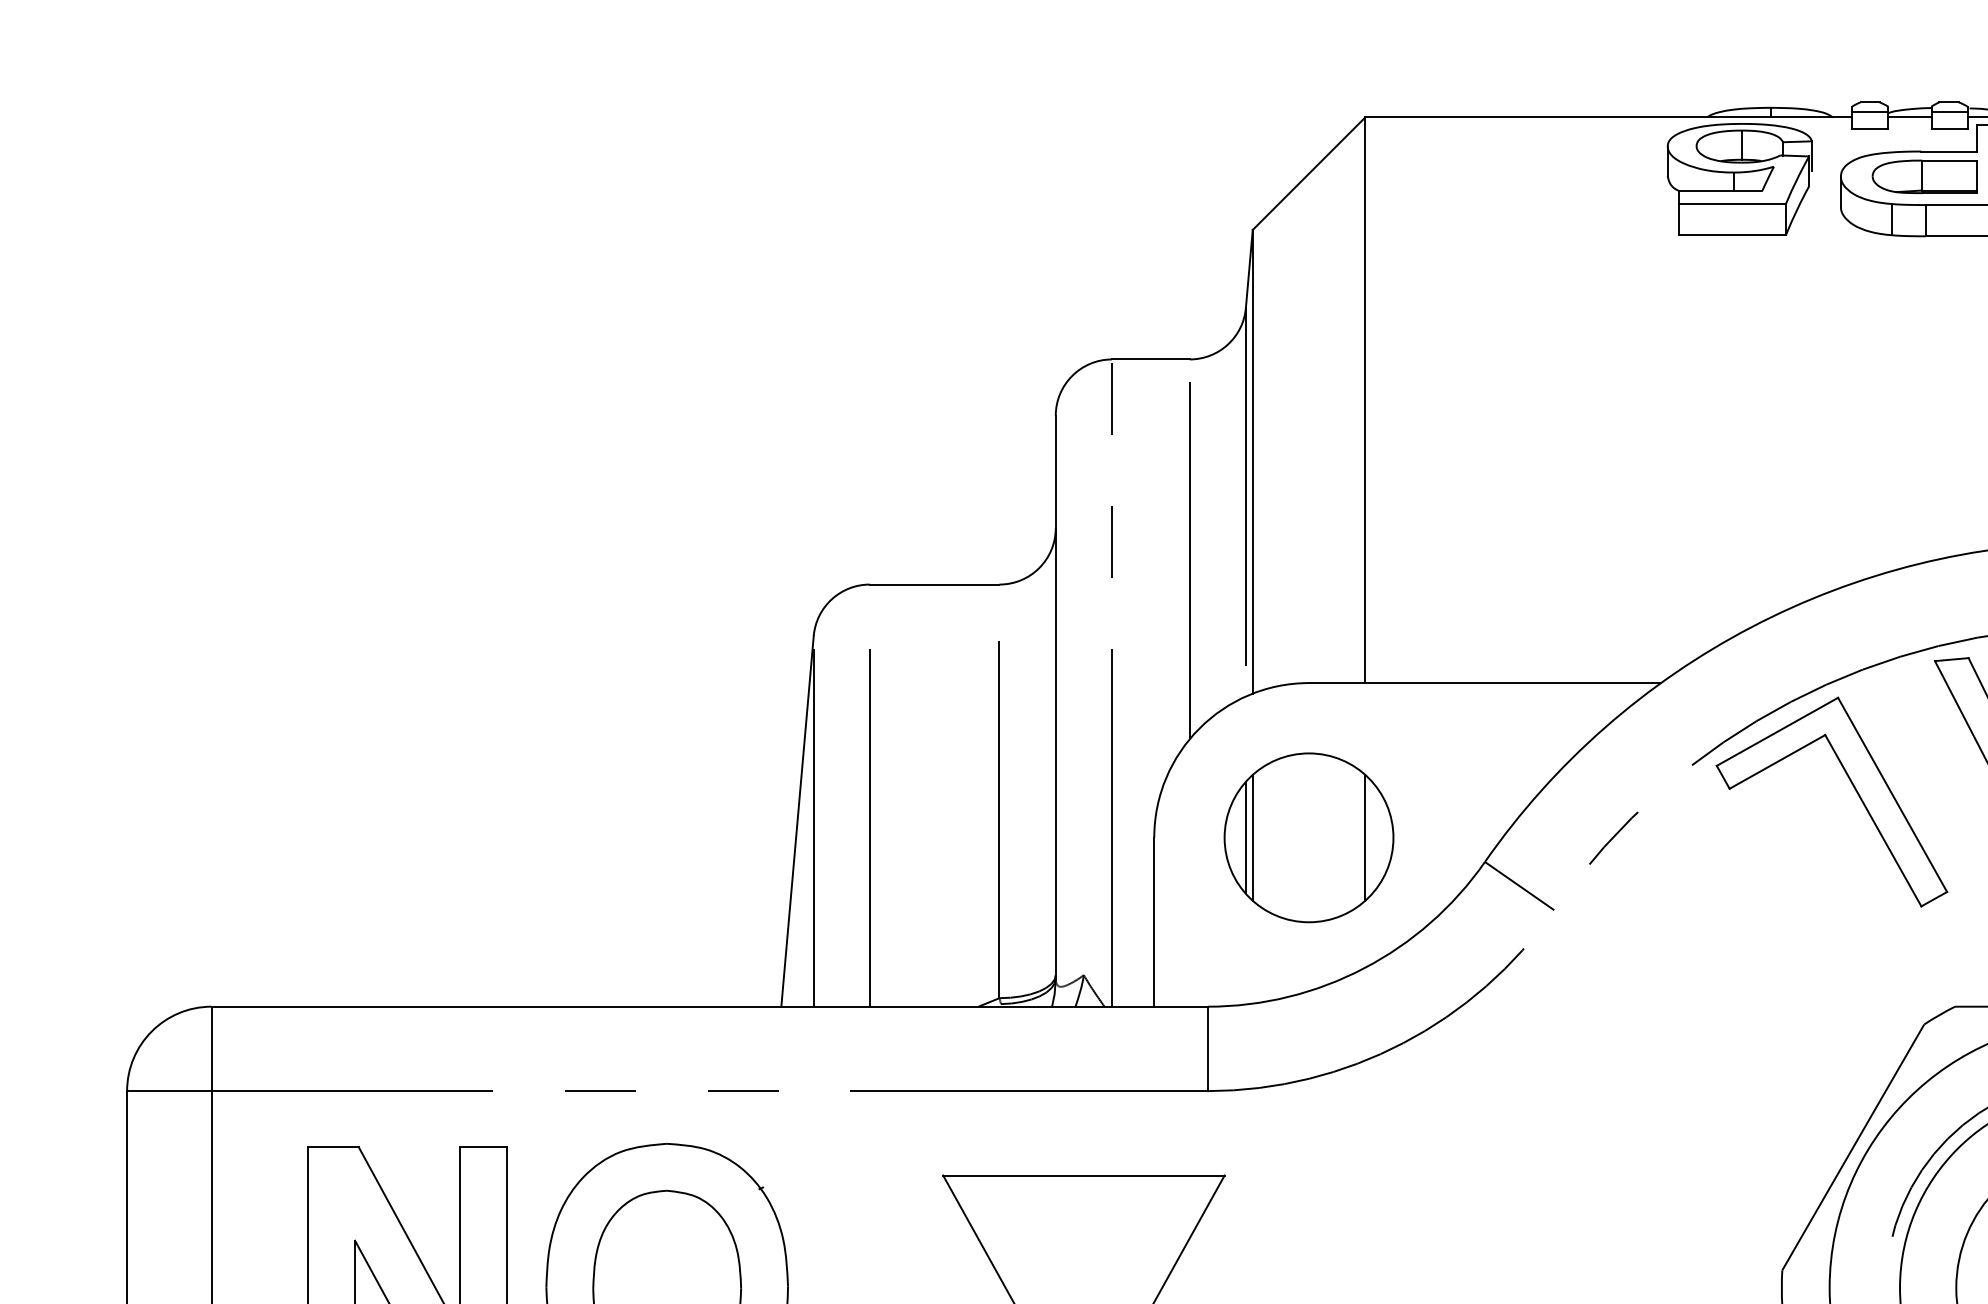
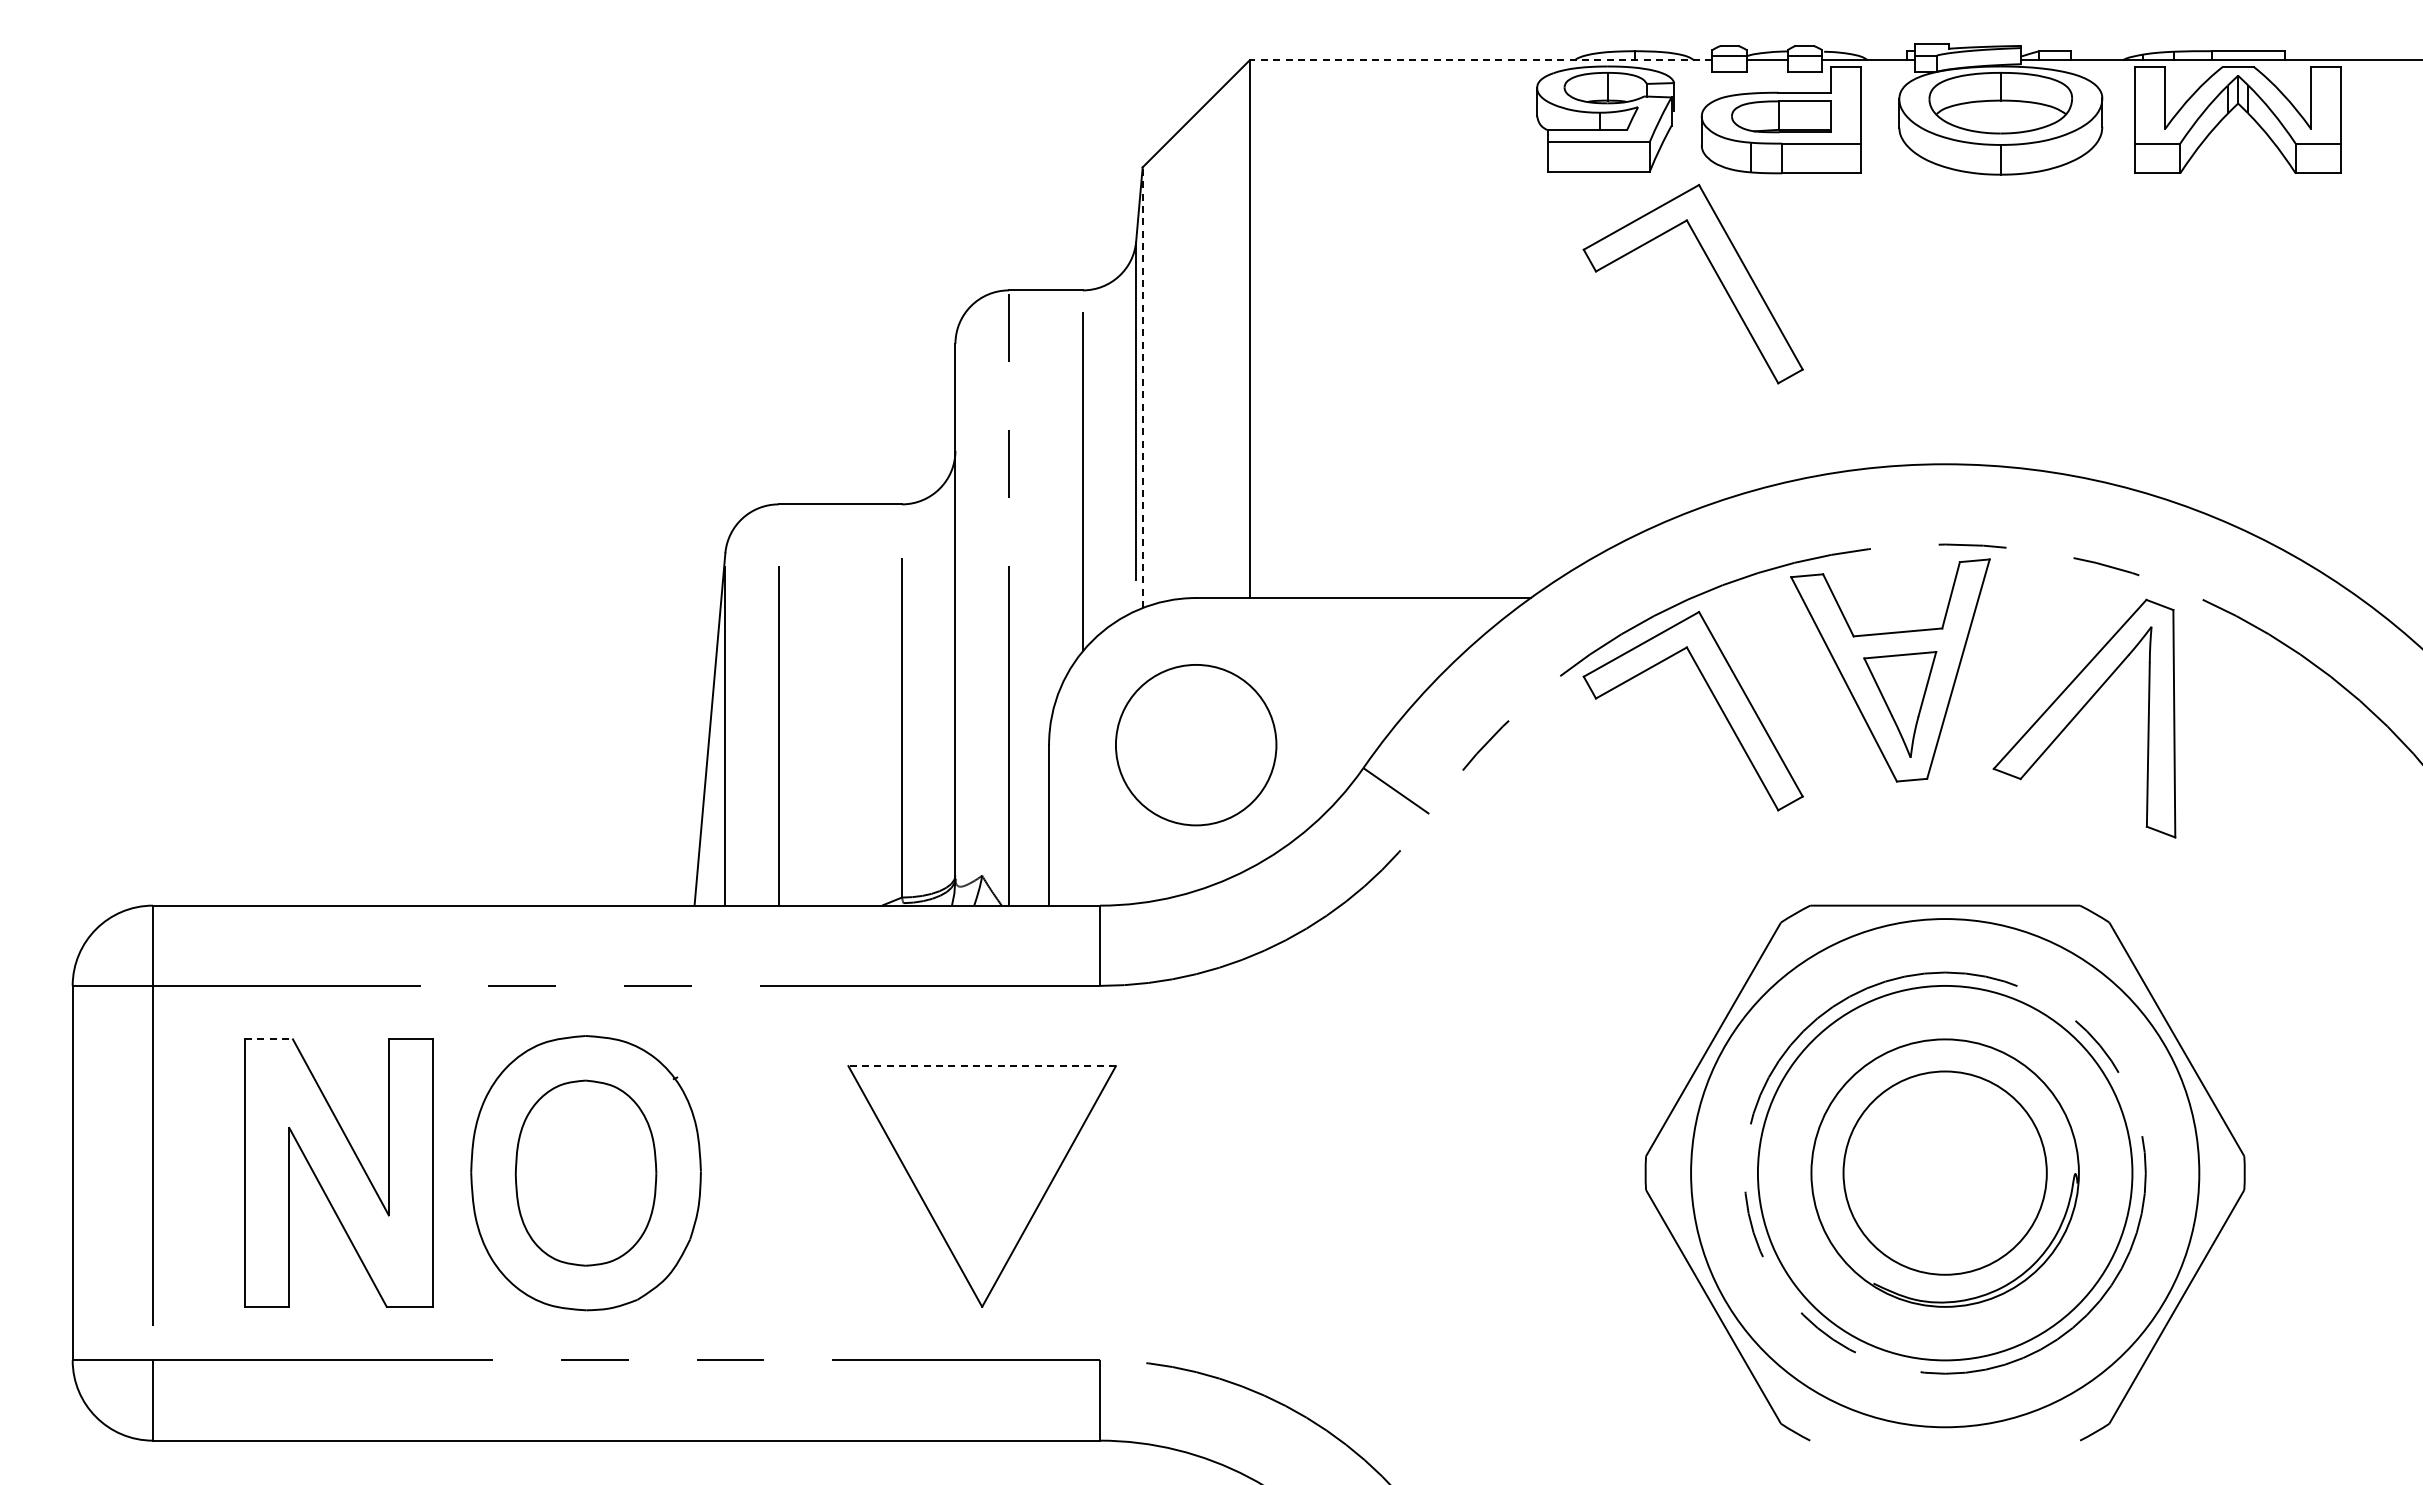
line: (1608, 117) -> (1480, 60), solid -> dashed
part: (1853, 338) -> (1713, 270), added
line: (1252, 461) -> (1142, 387), solid -> dashed
line: (1246, 837) -> (1136, 744), removed
line: (1252, 837) -> (1142, 744), removed
line: (1365, 837) -> (1249, 744), removed
line: (334, 1147) -> (269, 1039), solid -> dashed
line: (1084, 1175) -> (982, 1066), solid -> dashed

